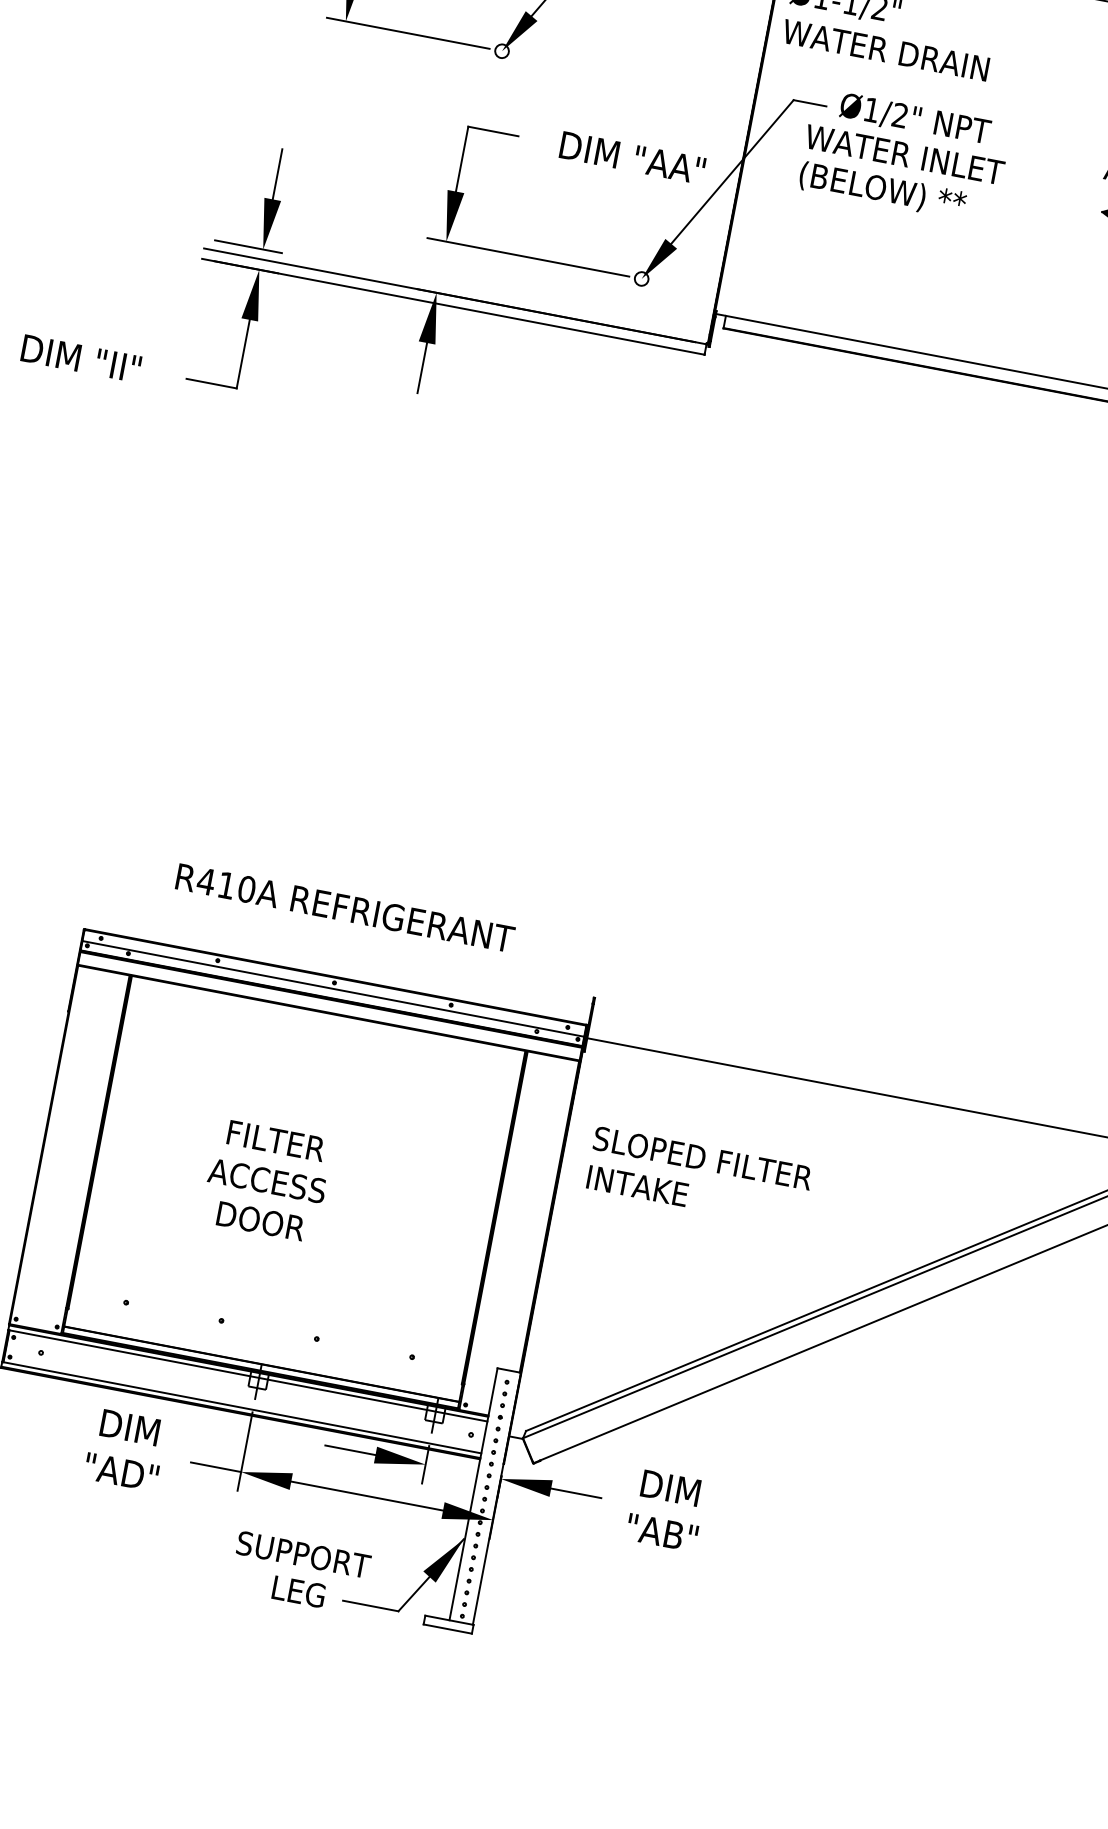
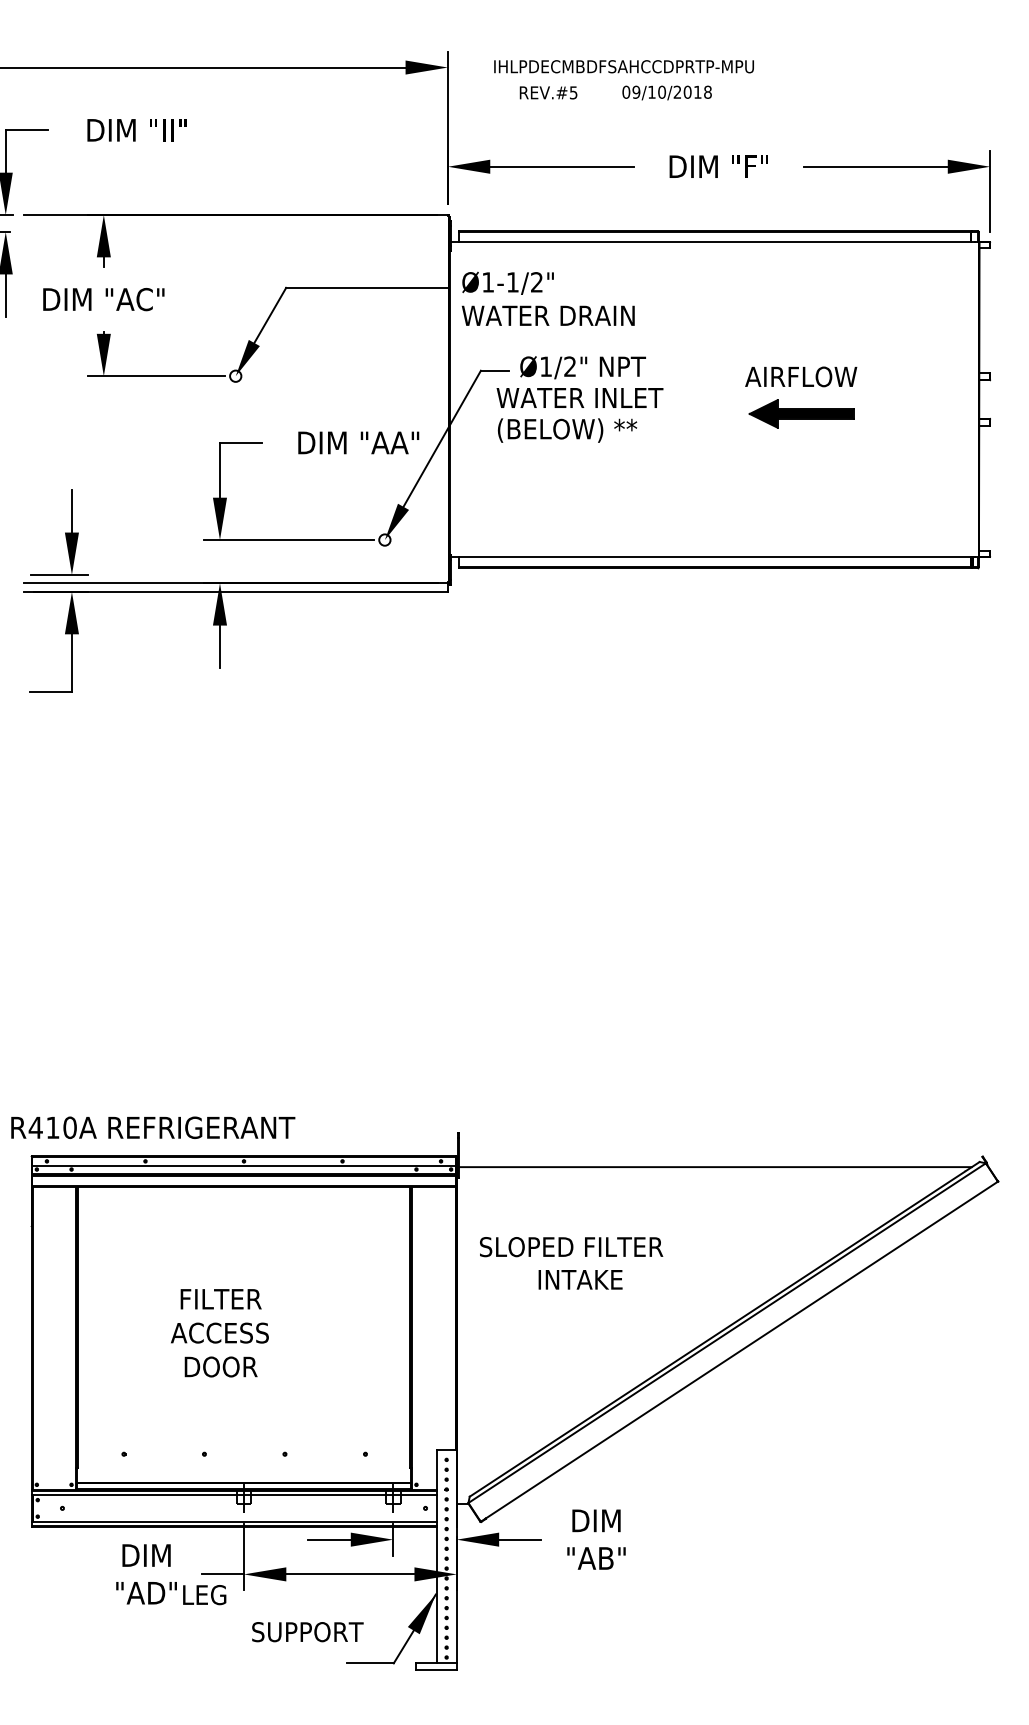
text: (345, 907) -> (153, 1127), moved
text: (637, 1185) -> (580, 1279), moved
text: (298, 1592) -> (204, 1595), moved

